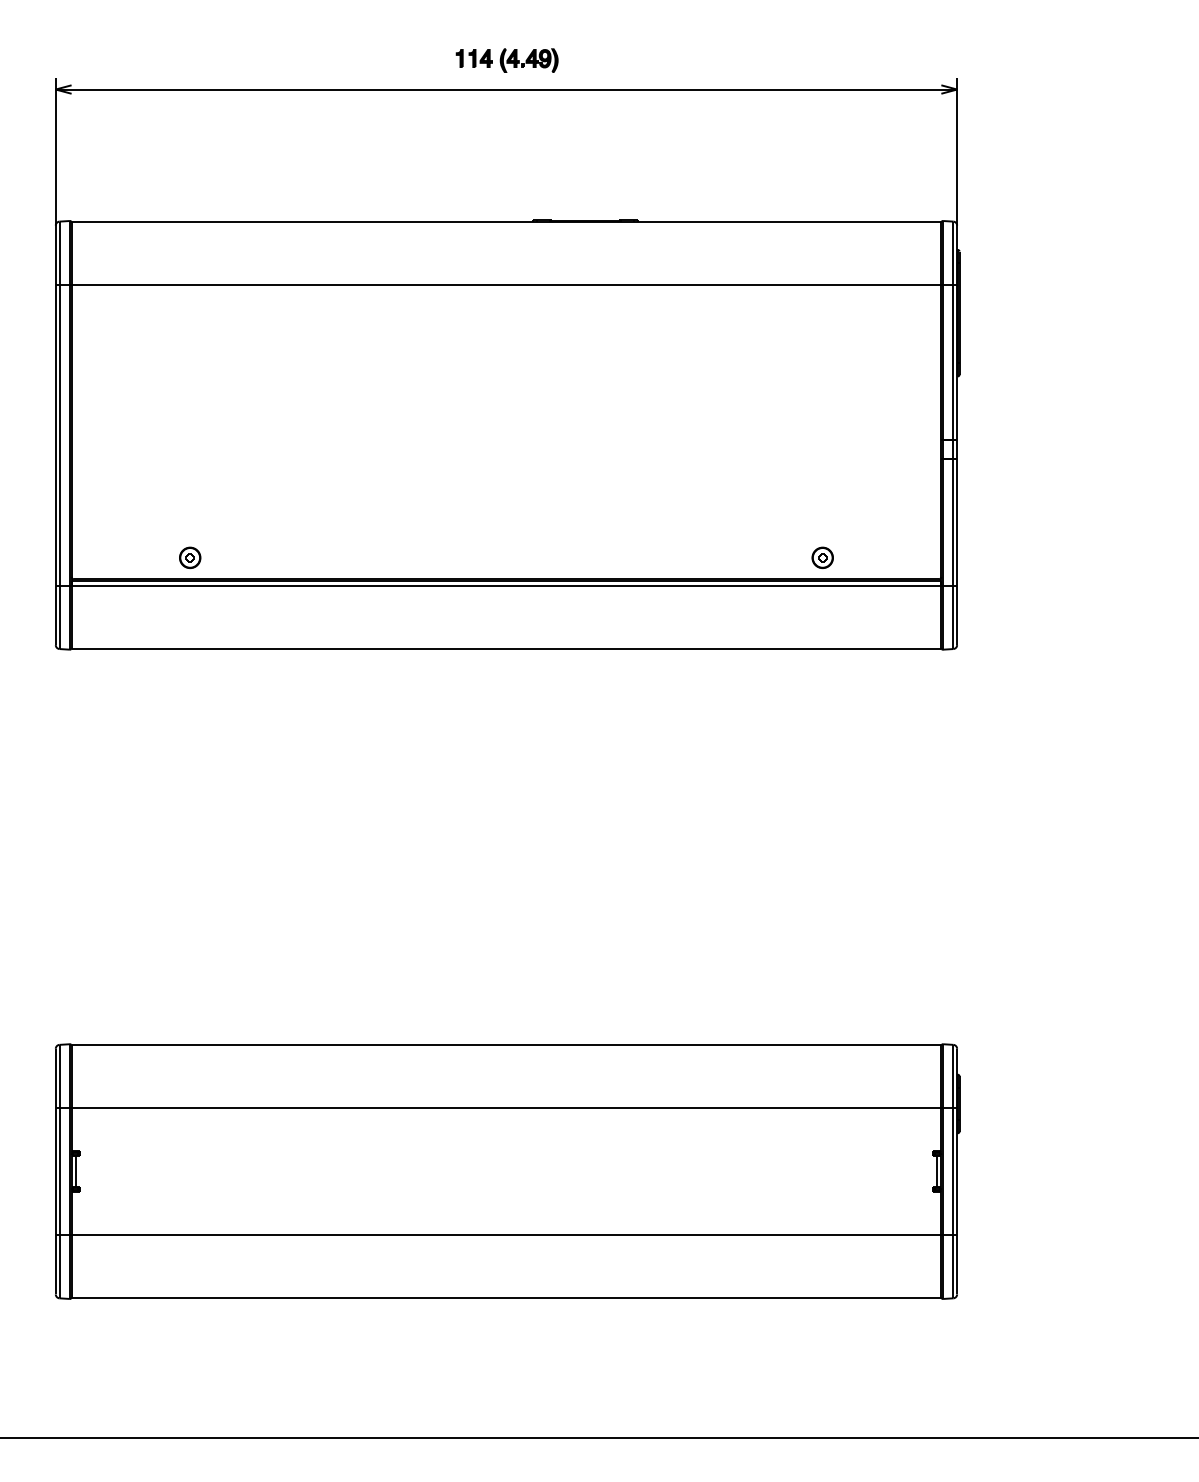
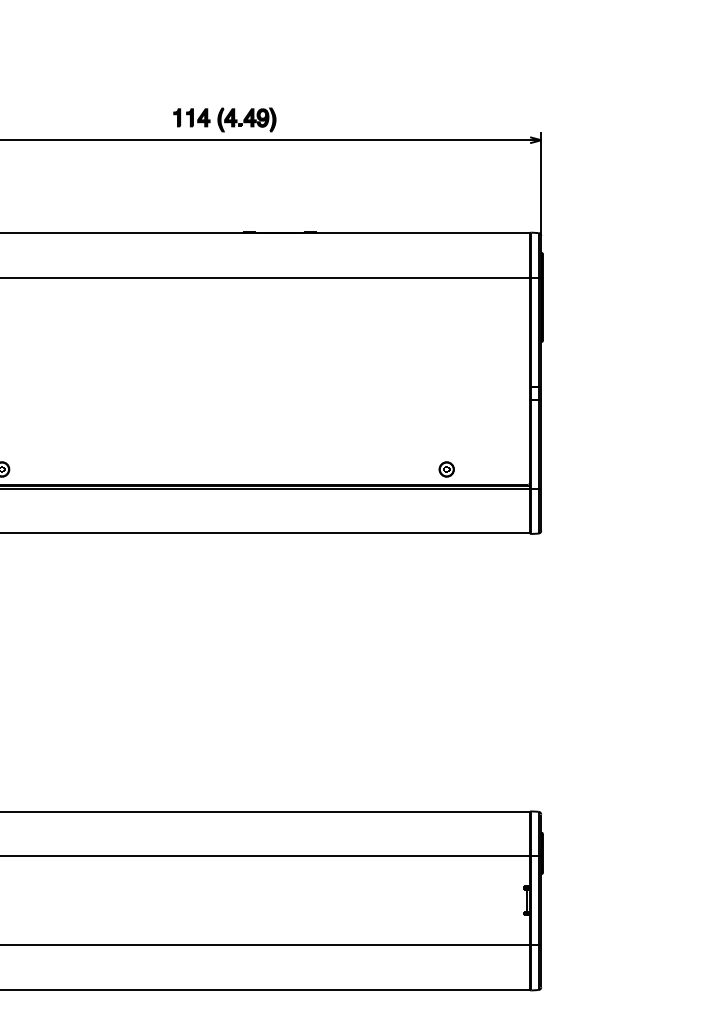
part: (507, 60) -> (225, 119), size x1.43

